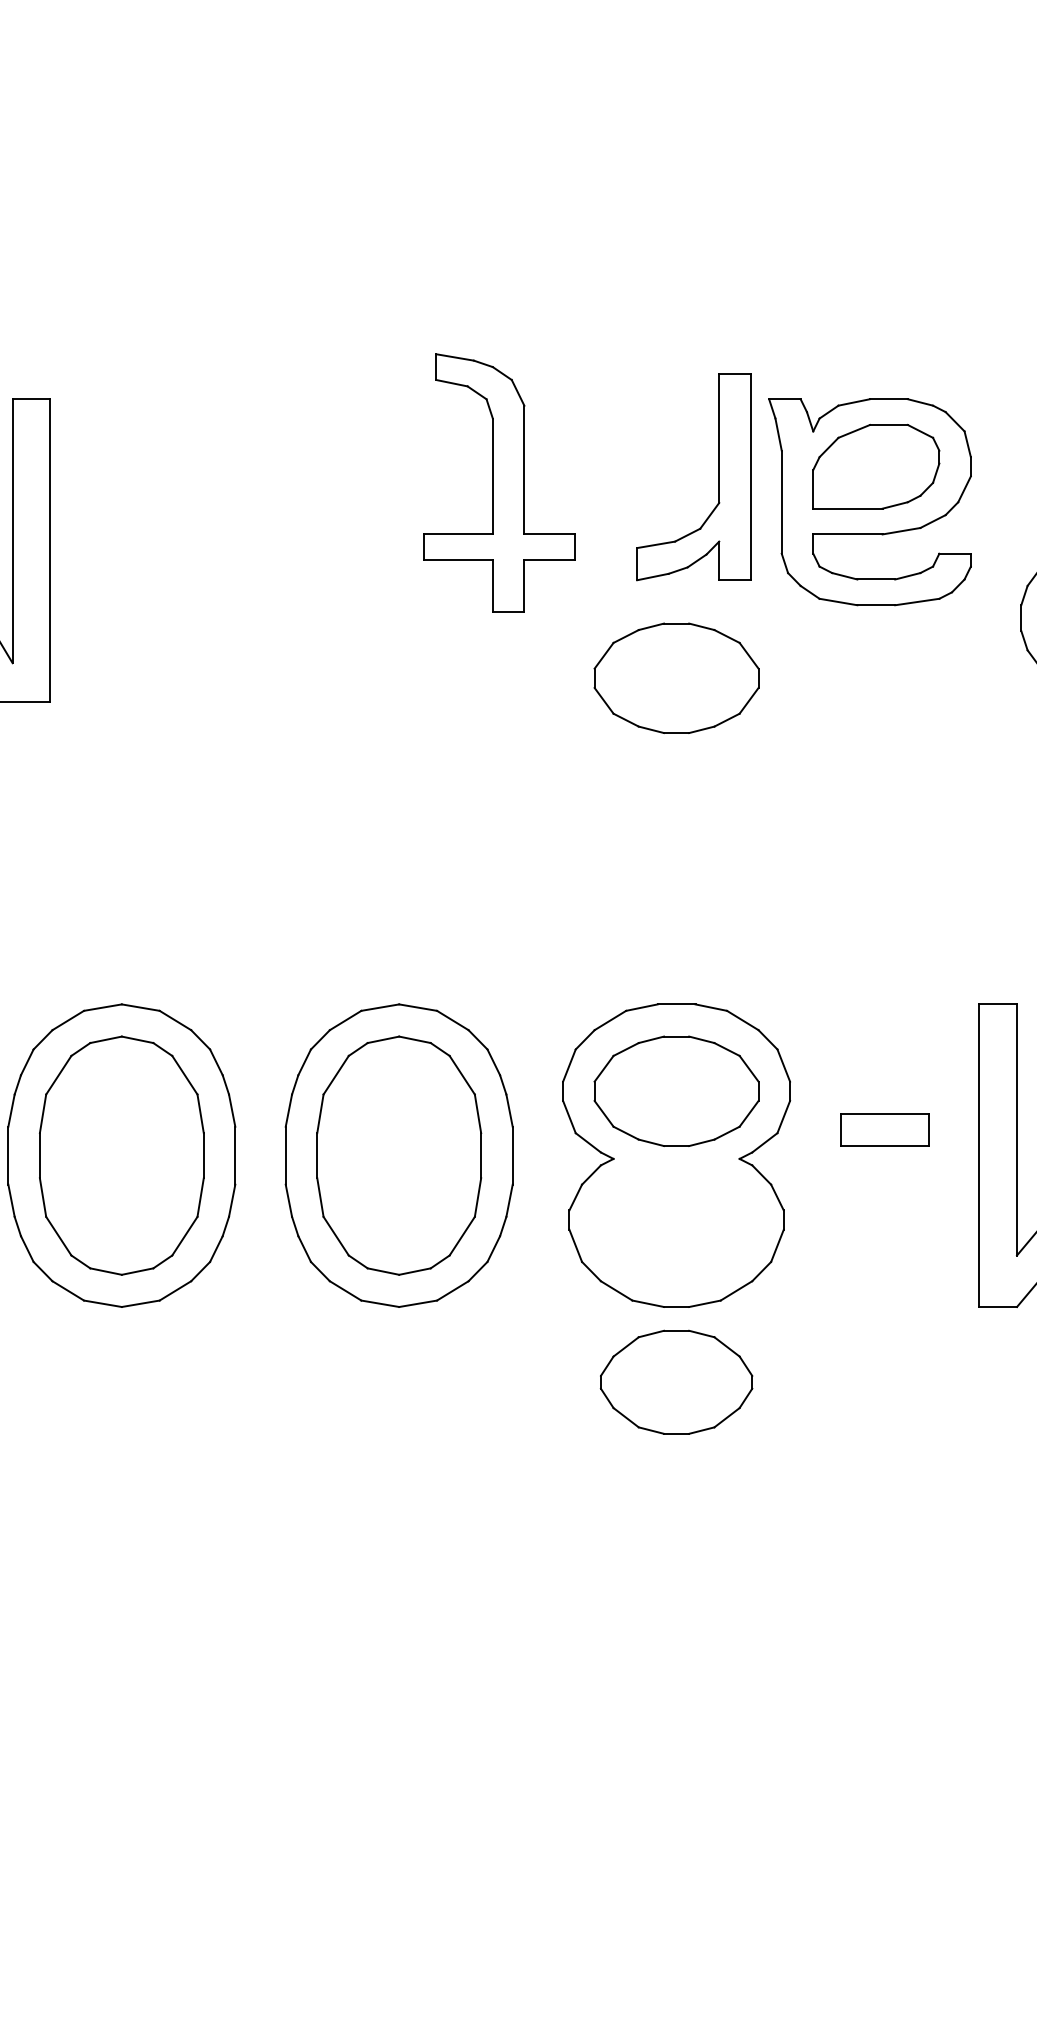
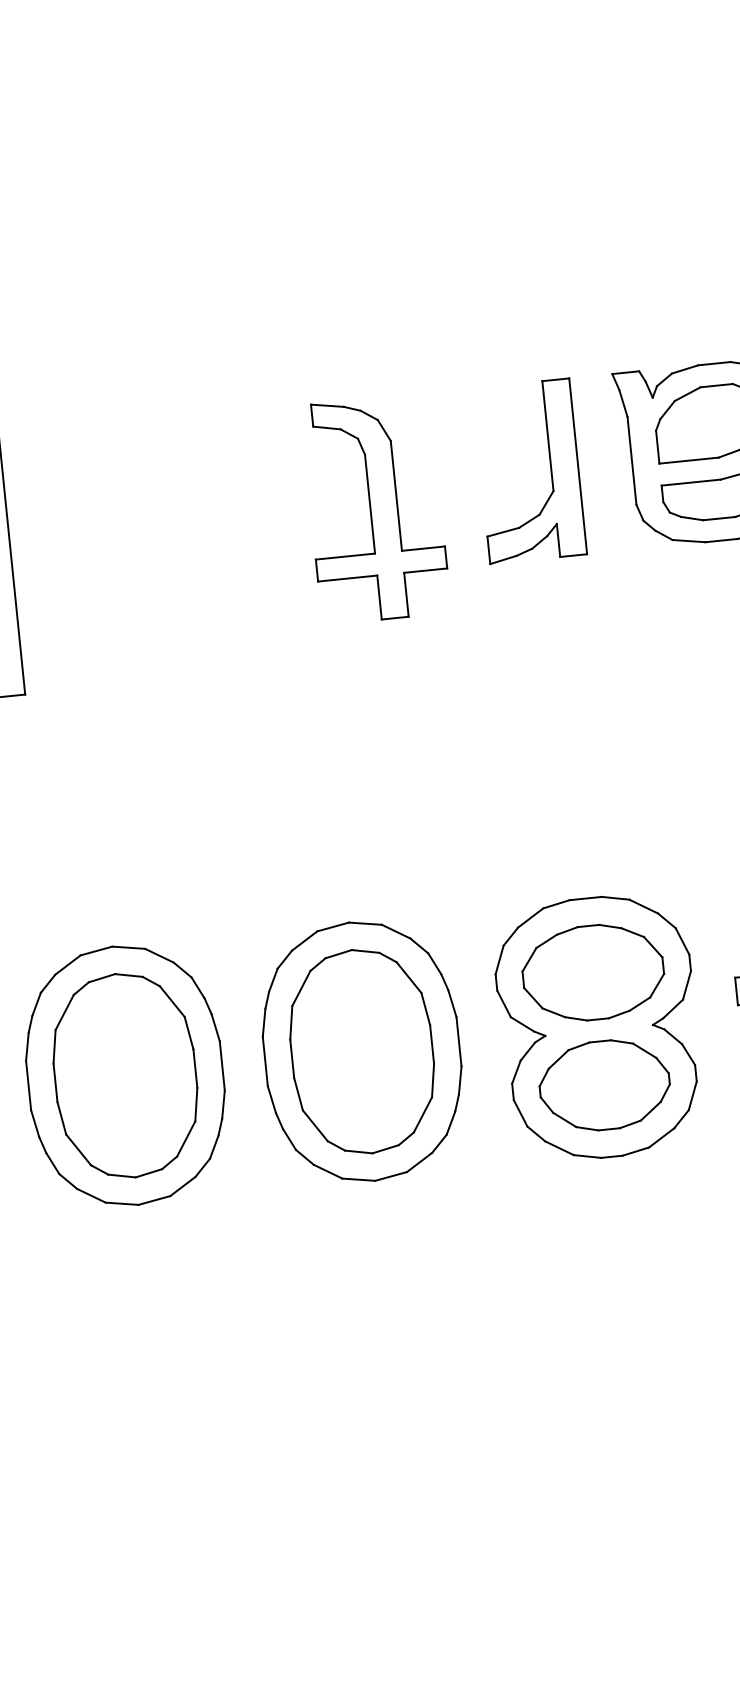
part: (718, 477) -> (550, 469), moved
part: (499, 482) -> (376, 508), moved
part: (676, 677) -> (557, 619), removed
part: (676, 1381) -> (604, 1084), moved

